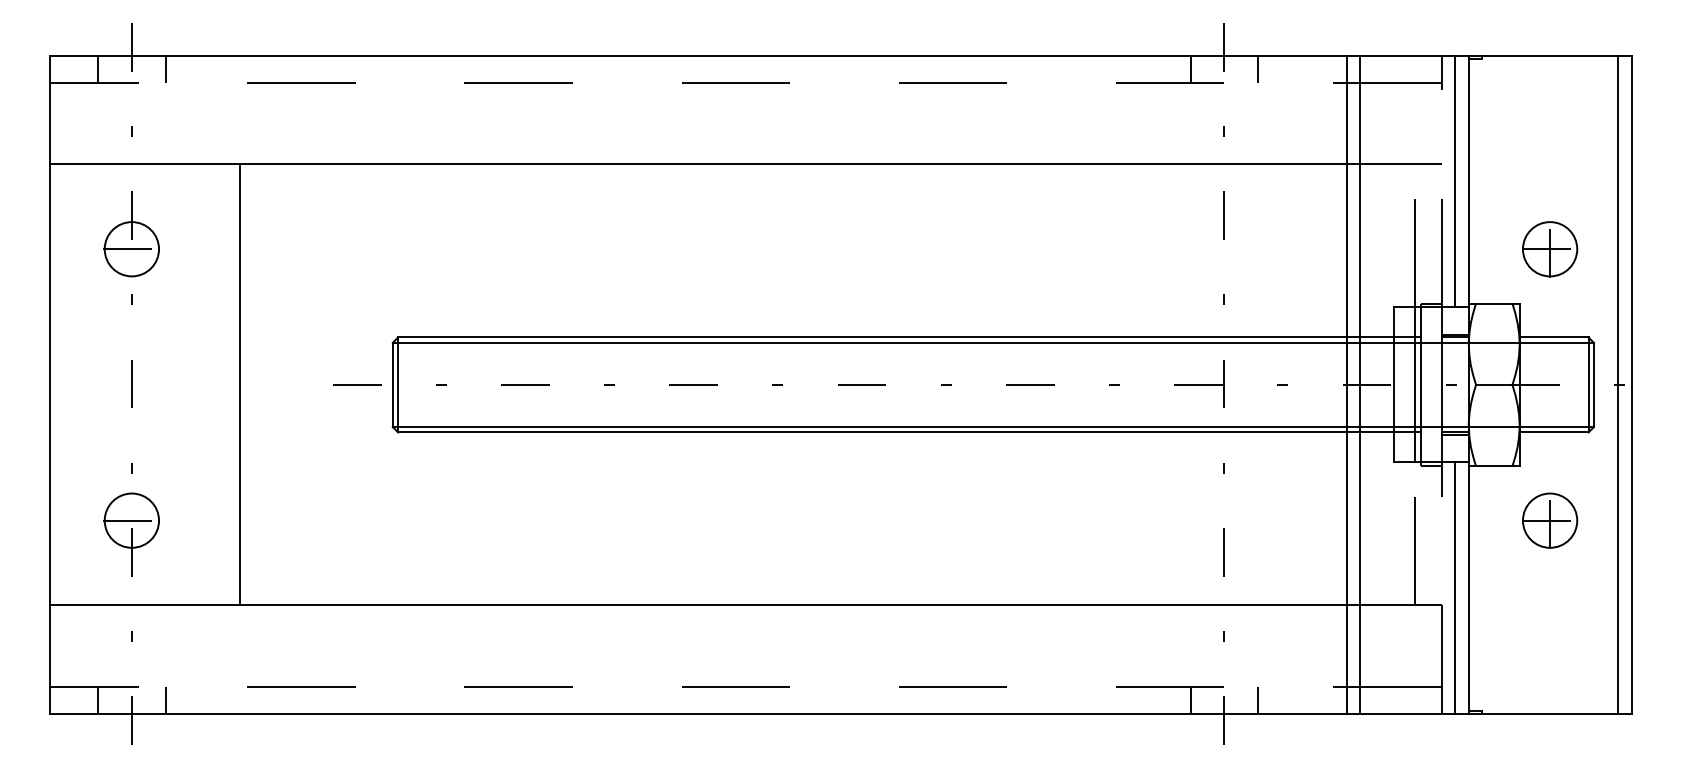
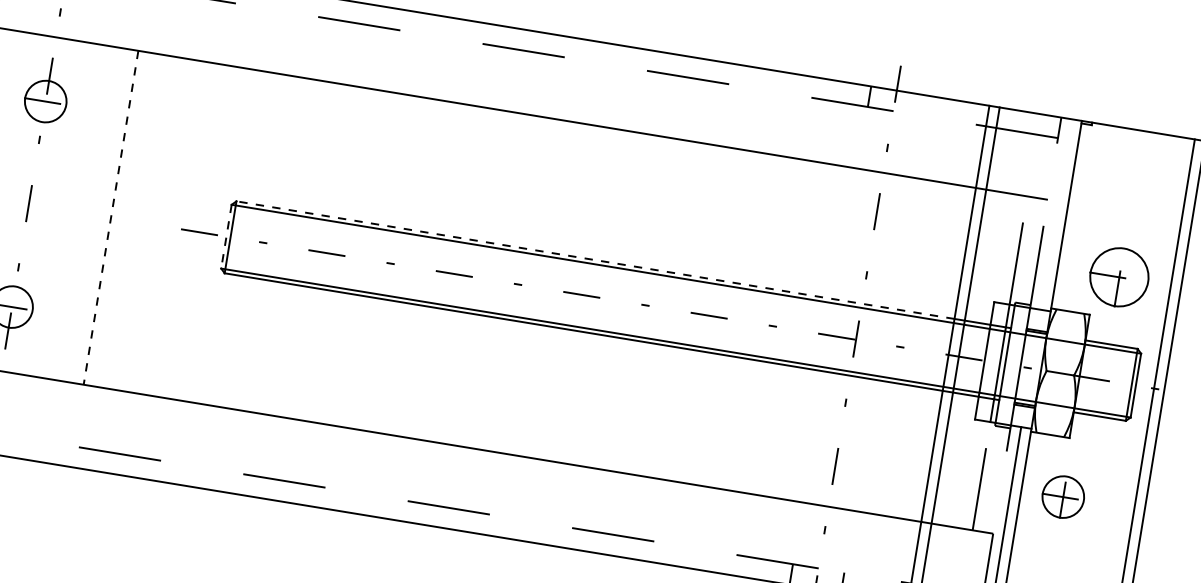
line: (1258, 69) -> (921, 105), removed
line: (1455, 181) -> (1056, 214), removed
part: (1550, 249) -> (1119, 277), size x1.4
line: (871, 337) -> (594, 260), solid -> dashed
line: (240, 384) -> (111, 217), solid -> dashed
line: (392, 385) -> (226, 237), solid -> dashed
part: (1550, 520) -> (1063, 497), moved
line: (165, 700) -> (15, 447), removed

